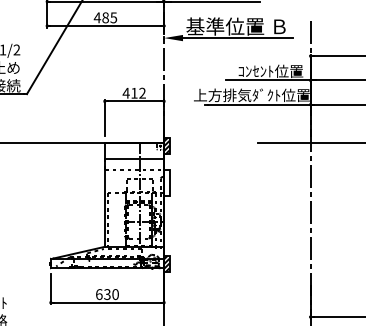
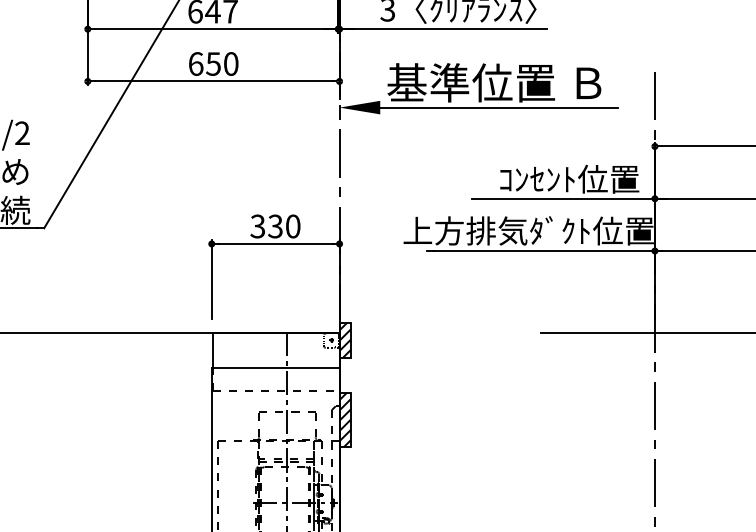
text: (105, 17) -> (213, 63), 485 -> 650
text: (133, 92) -> (273, 224), 412 -> 330
hatch: (166, 182) -> (344, 418), added

